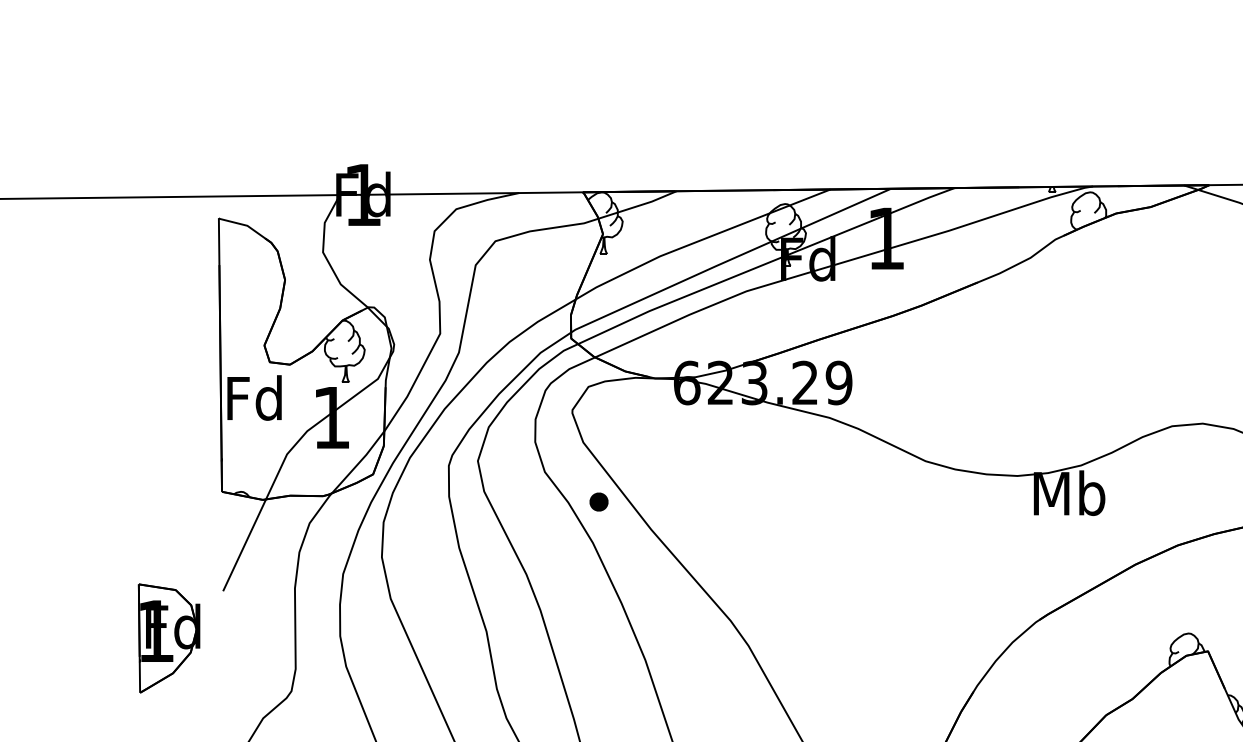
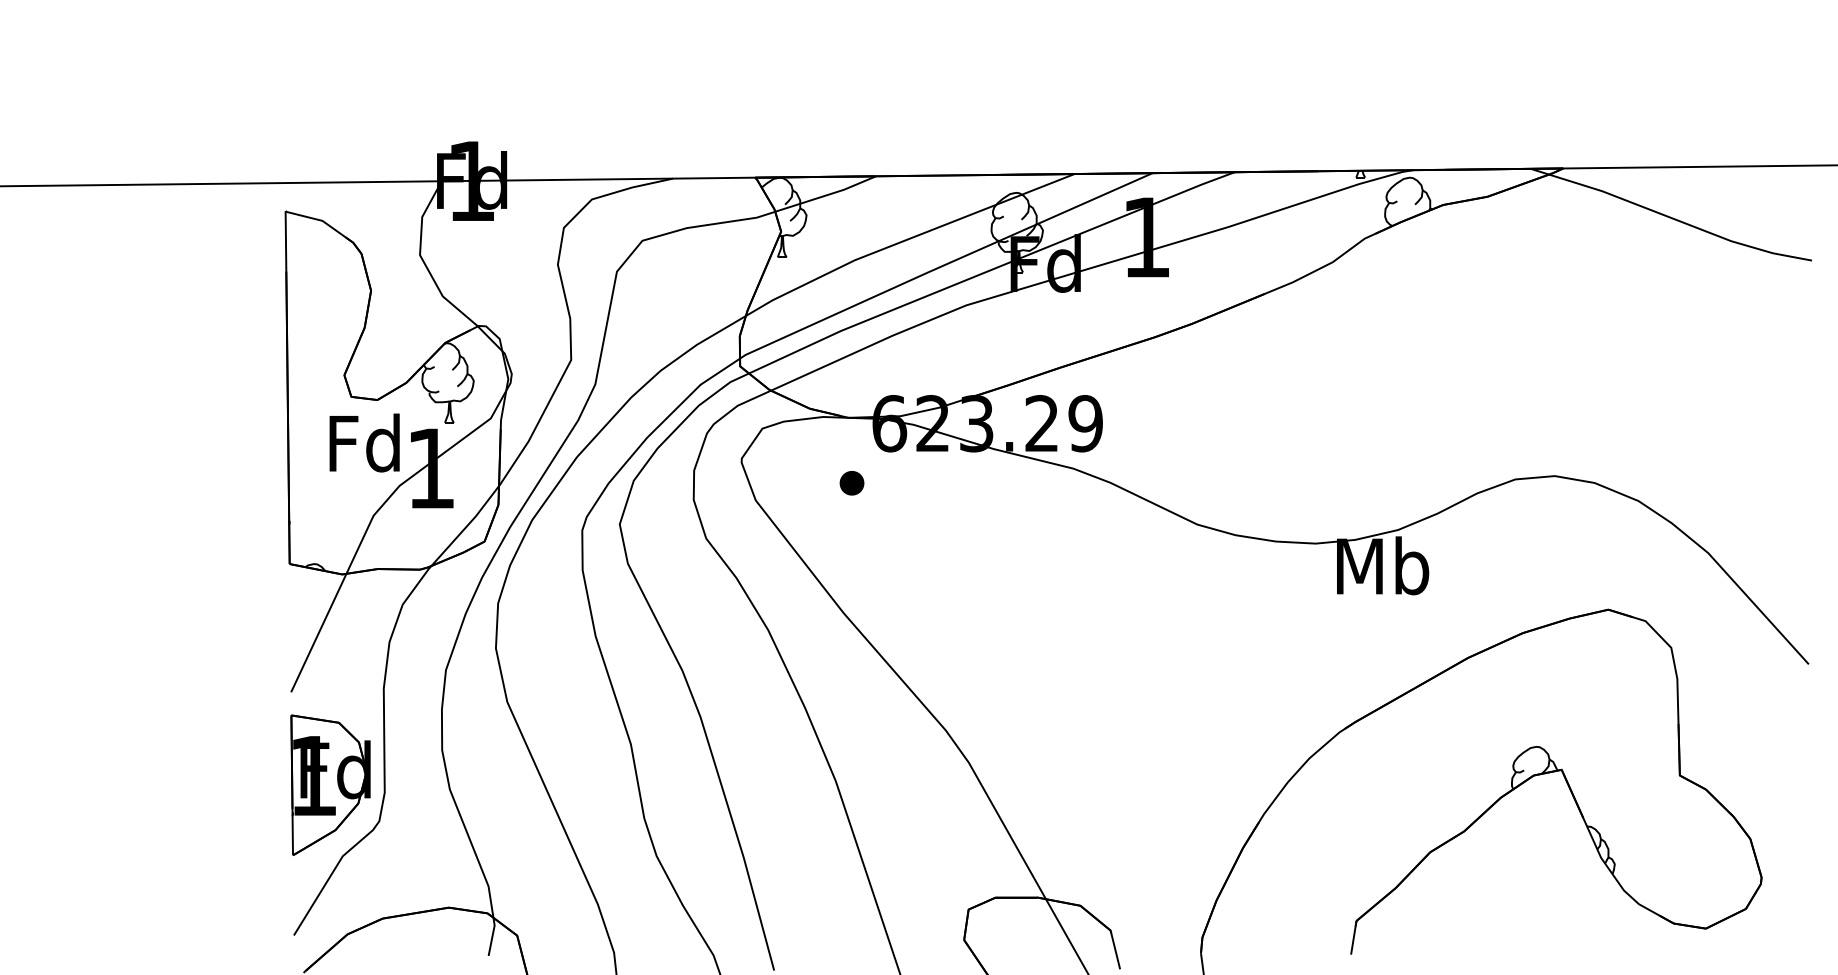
text: (254, 397) -> (364, 442), moved
part: (598, 502) -> (851, 483), moved
part: (169, 637) -> (330, 784), moved

